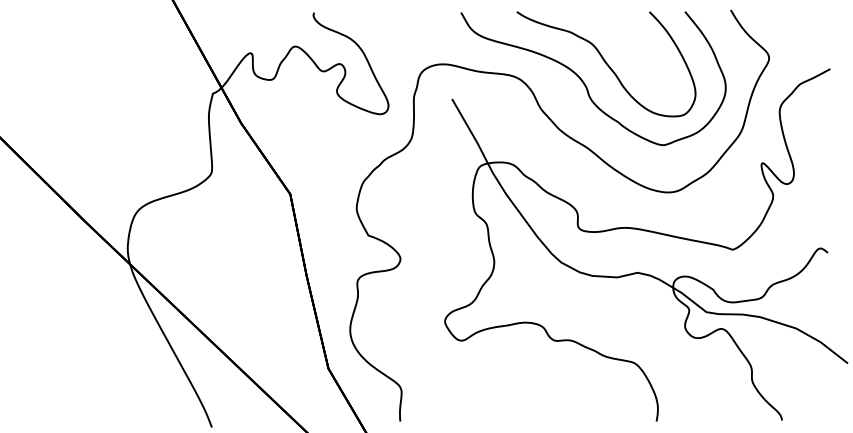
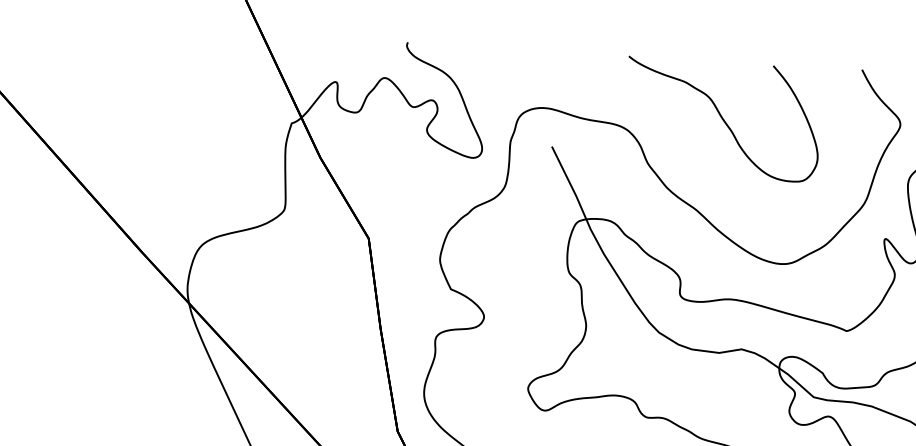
curve: (585, 83) -> (698, 139), removed

